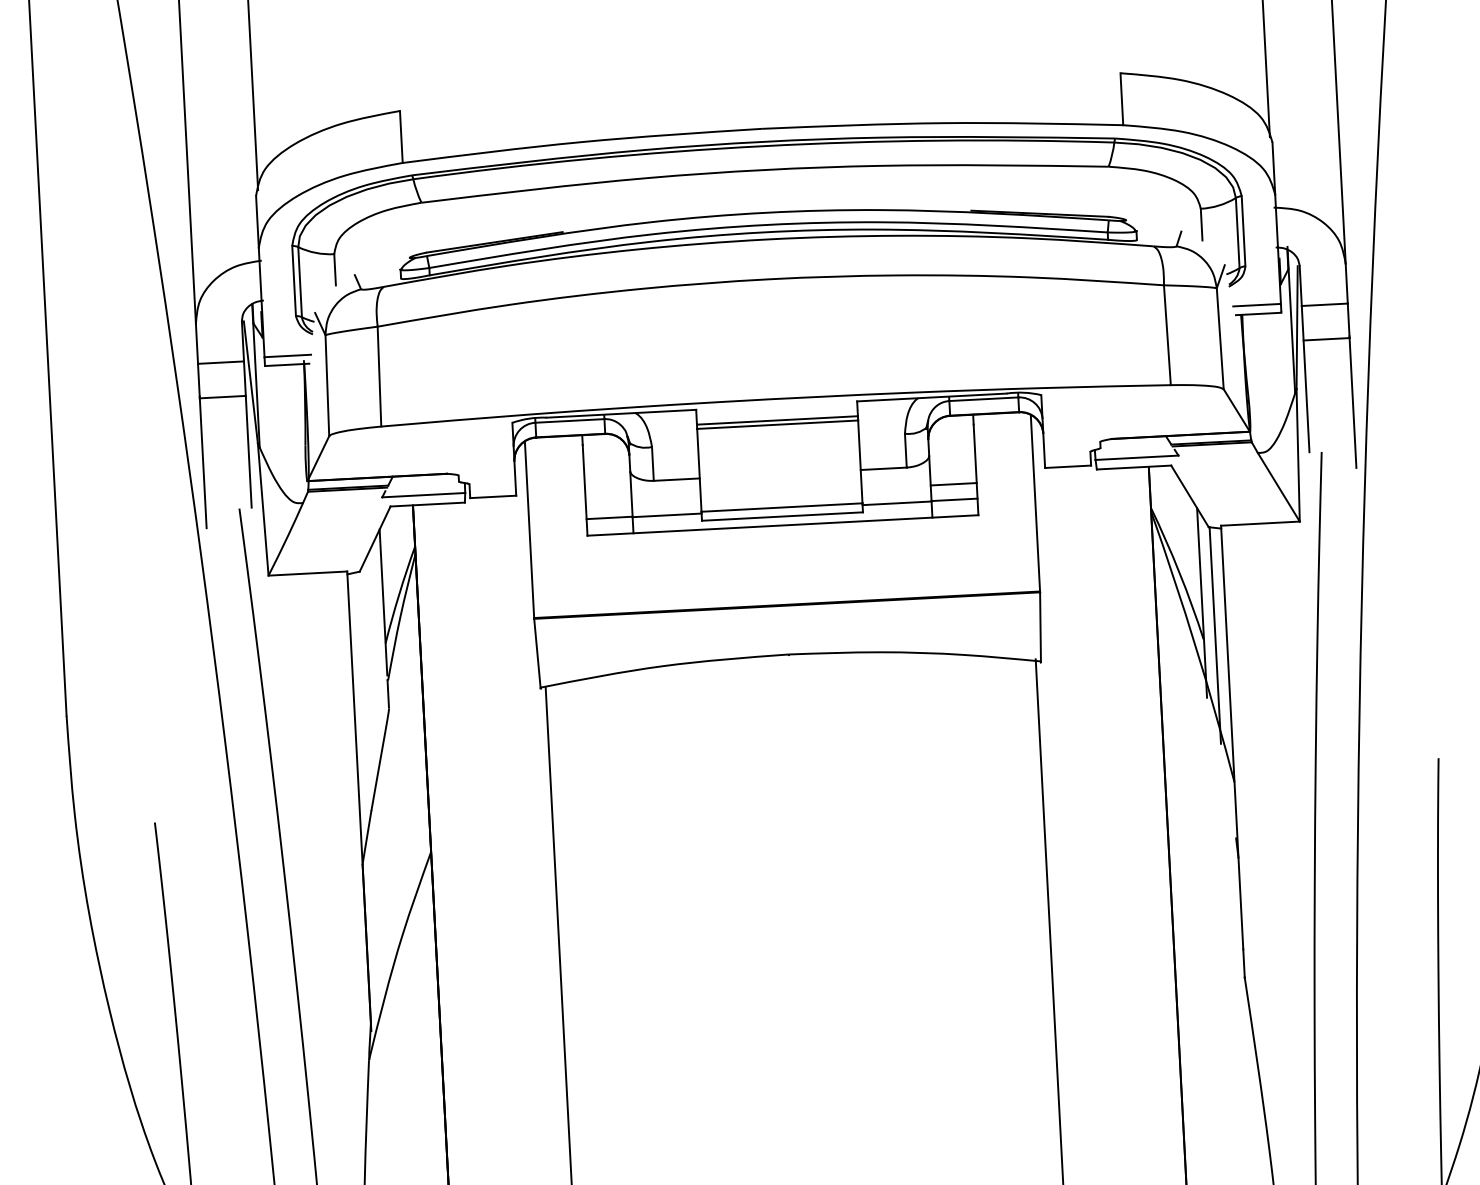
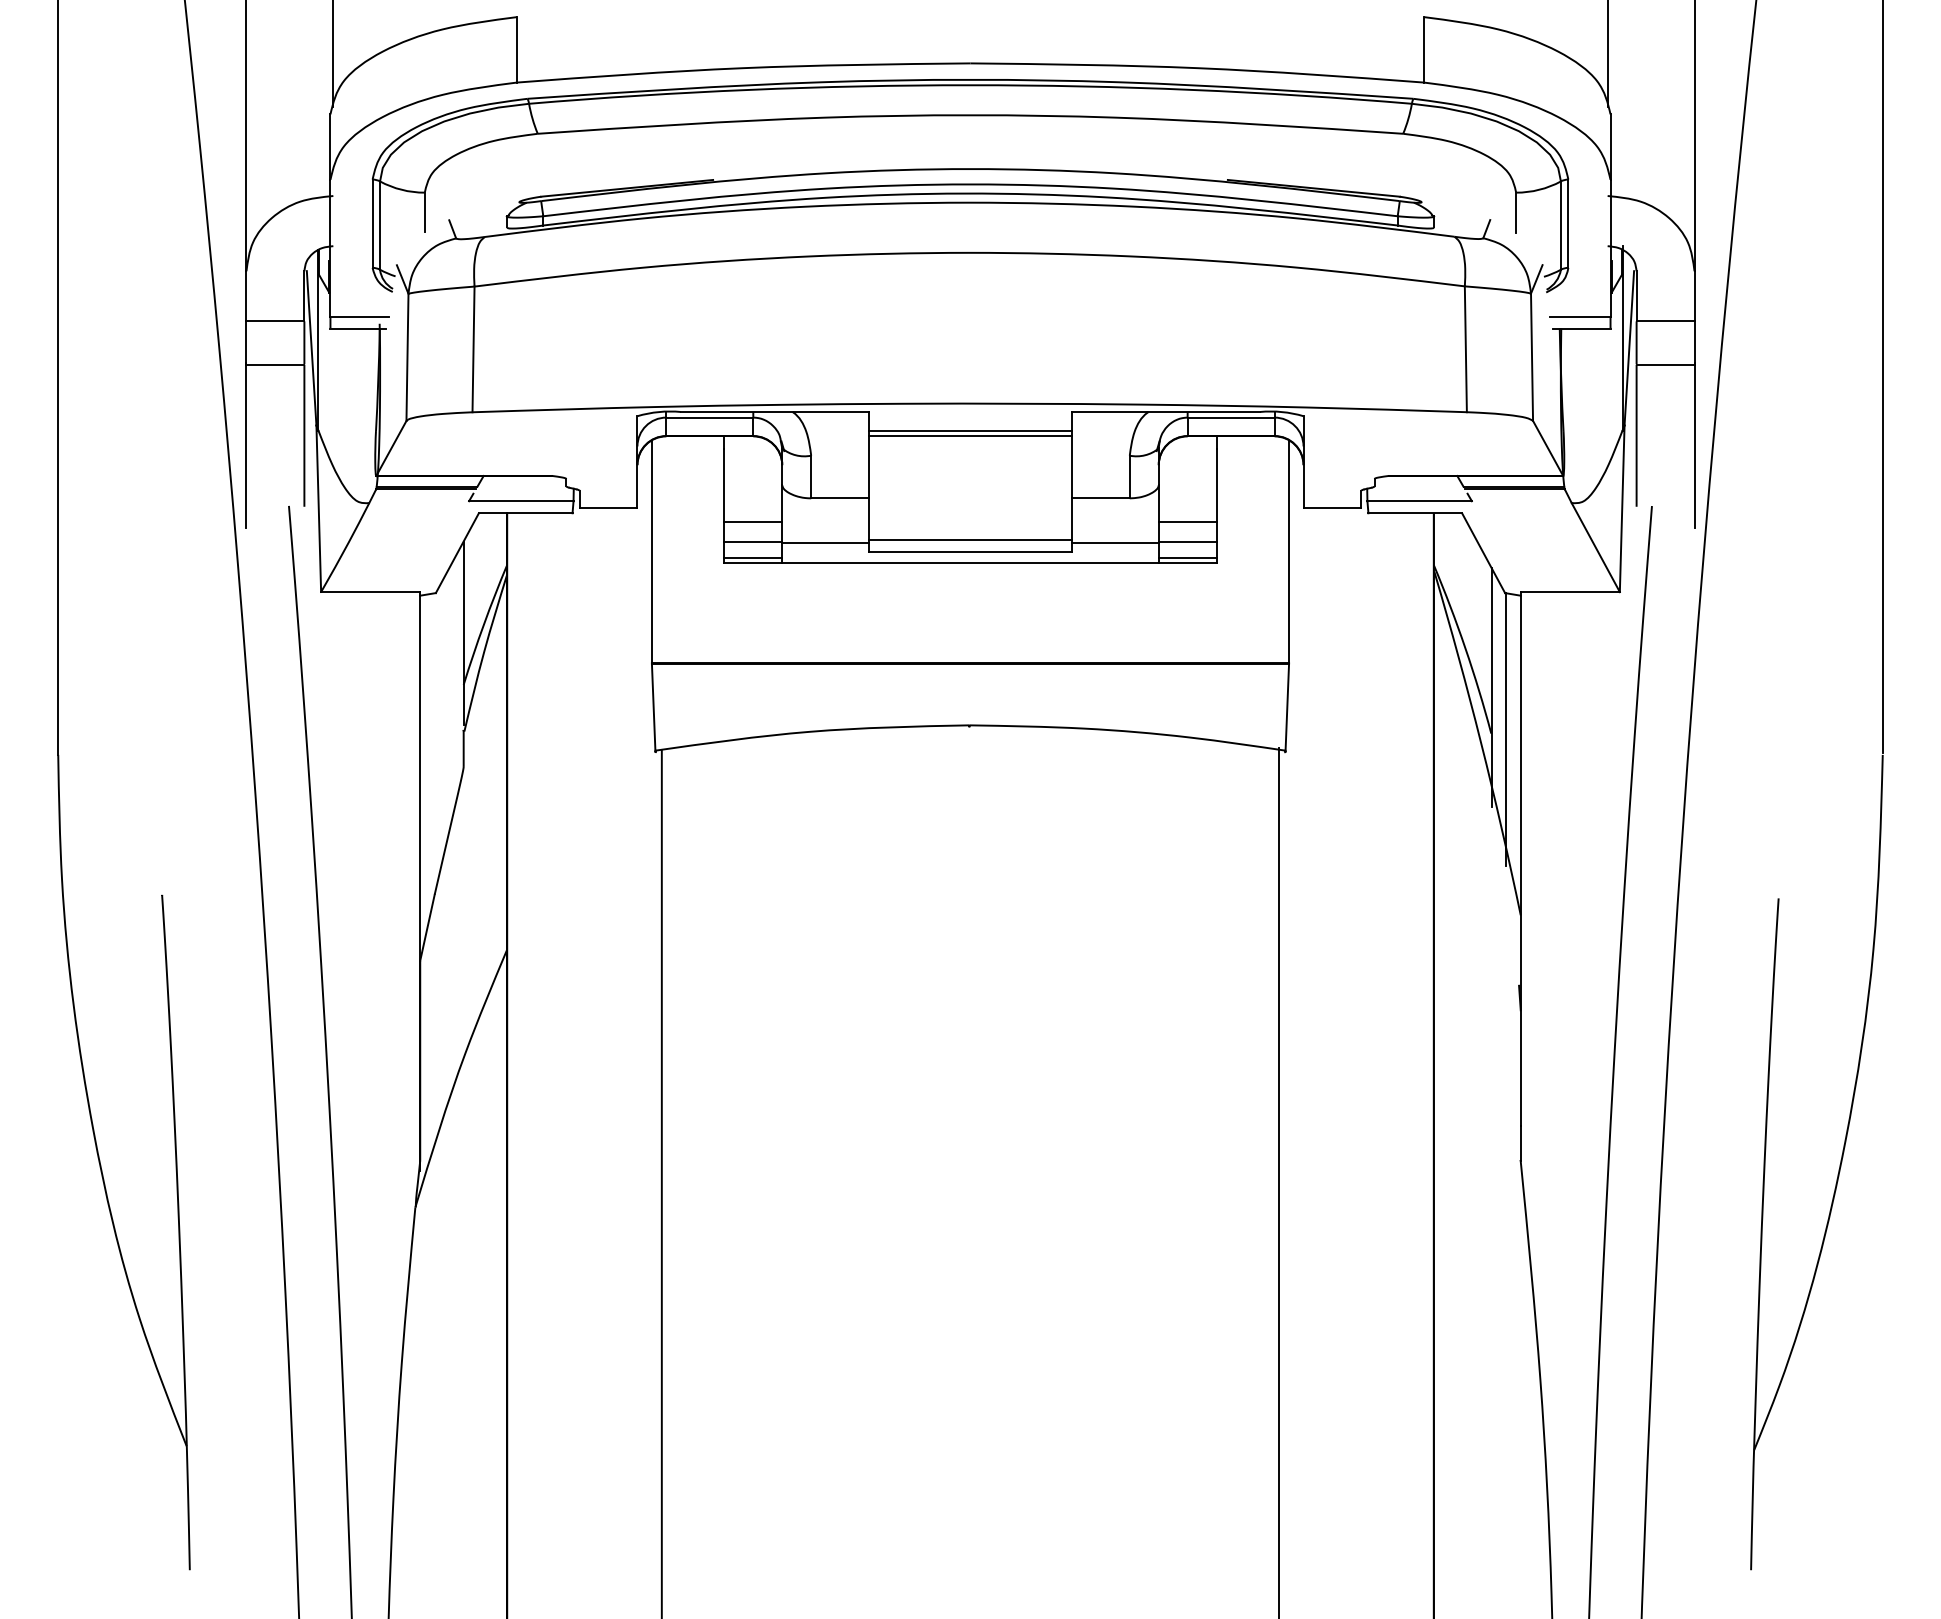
line: (608, 502) -> (753, 522), added
line: (955, 512) -> (1187, 558), added
line: (610, 530) -> (753, 558), added

